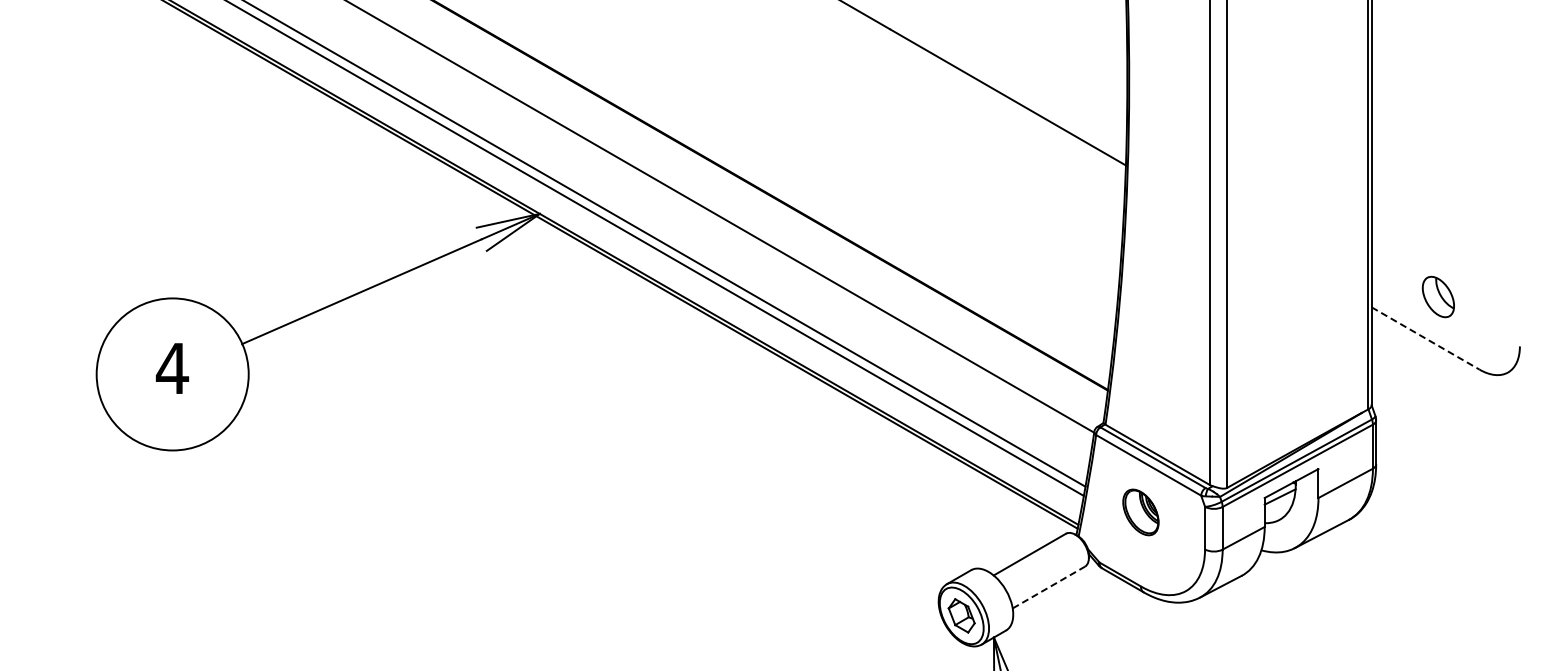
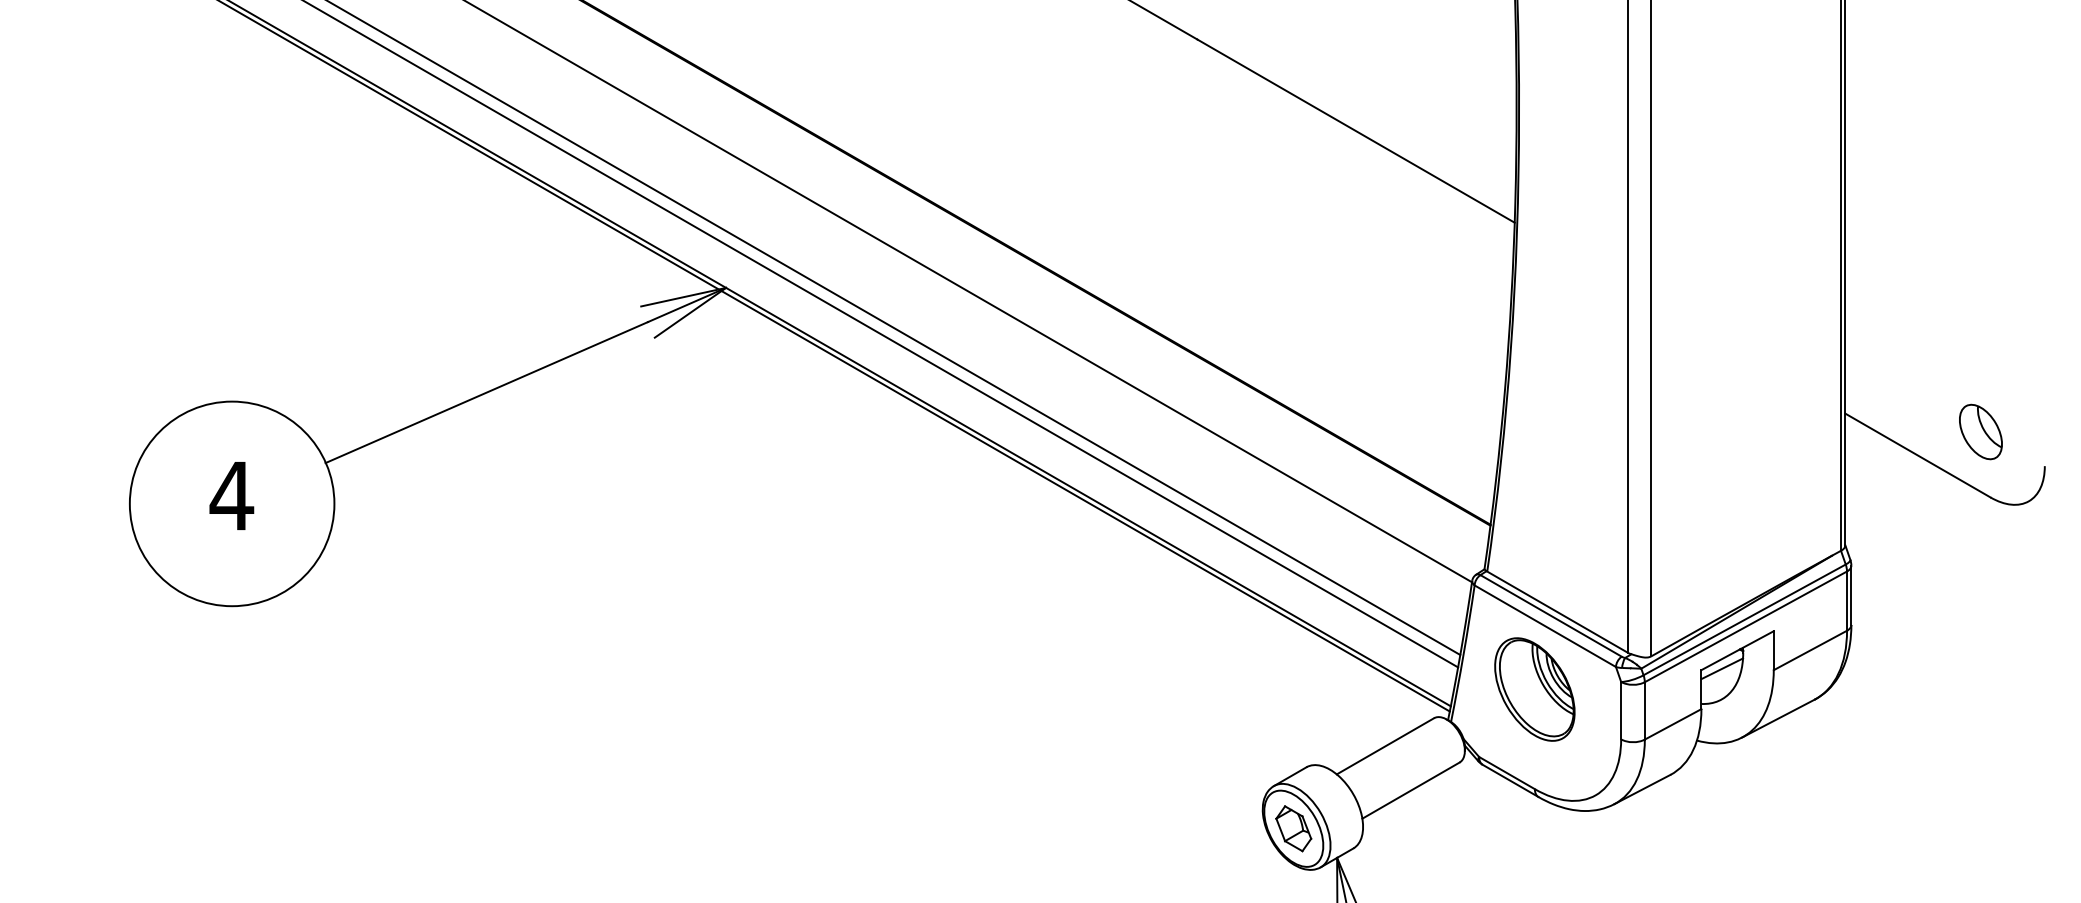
part: (1437, 296) -> (1979, 431), moved
line: (1426, 338) -> (1919, 455), dashed -> solid
part: (1140, 512) -> (1534, 689), size x1.67
line: (1048, 587) -> (1410, 790), dashed -> solid

